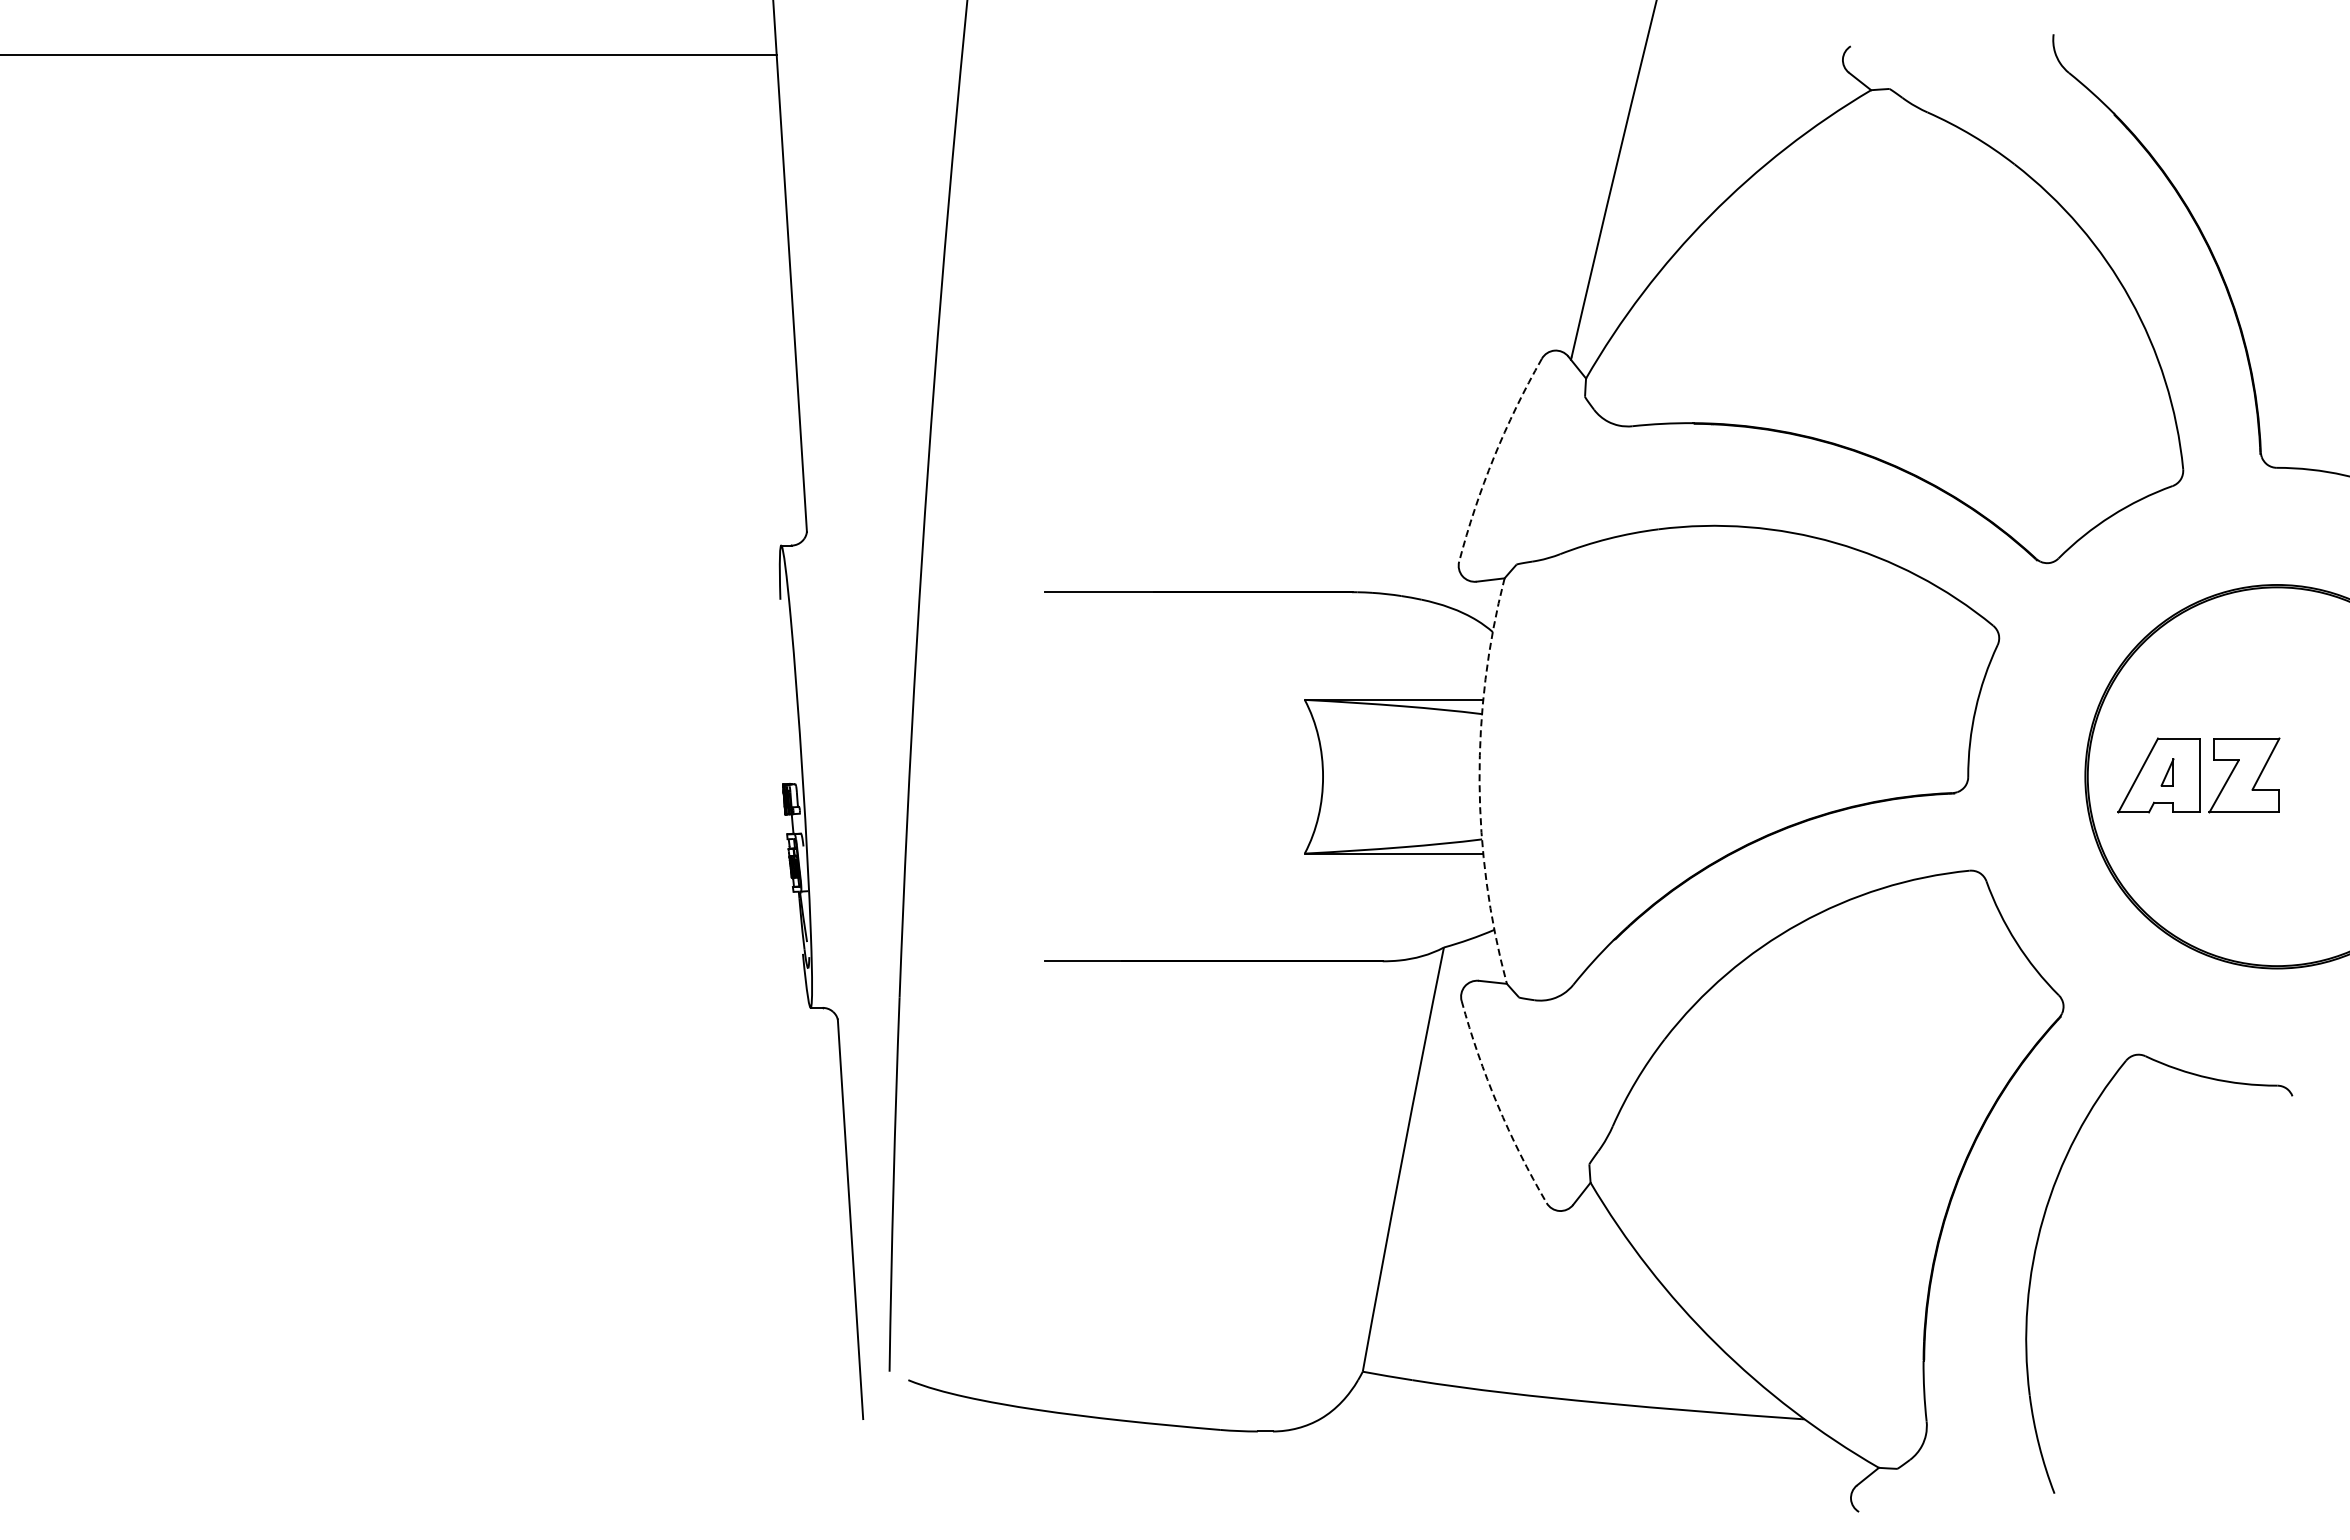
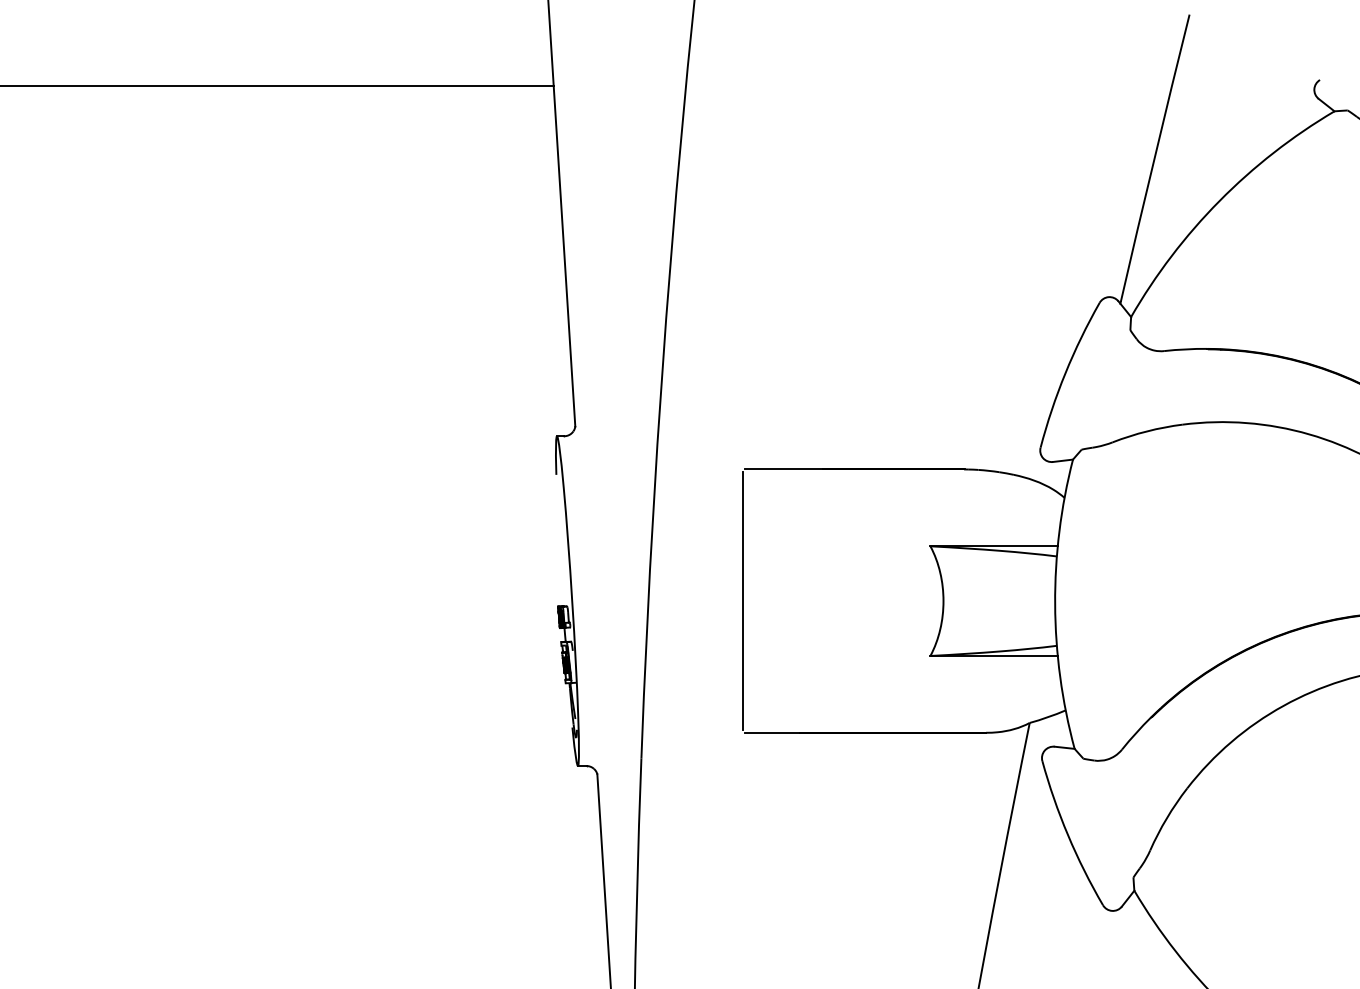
arc: (1493, 457) -> (1065, 373), dashed -> solid
line: (1041, 776) -> (742, 600), added
arc: (1479, 781) -> (1055, 604), dashed -> solid
arc: (1497, 1104) -> (1067, 834), dashed -> solid

